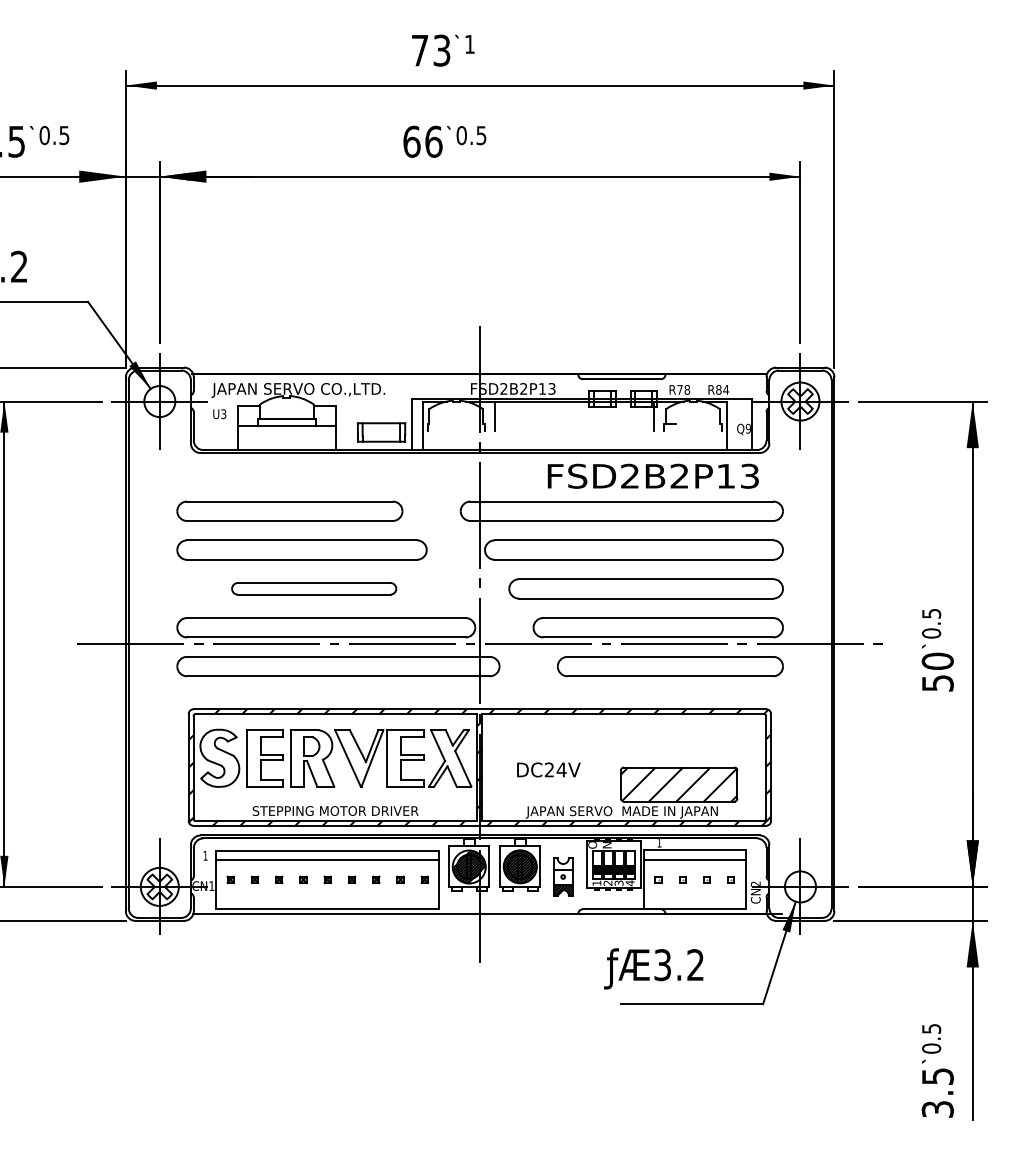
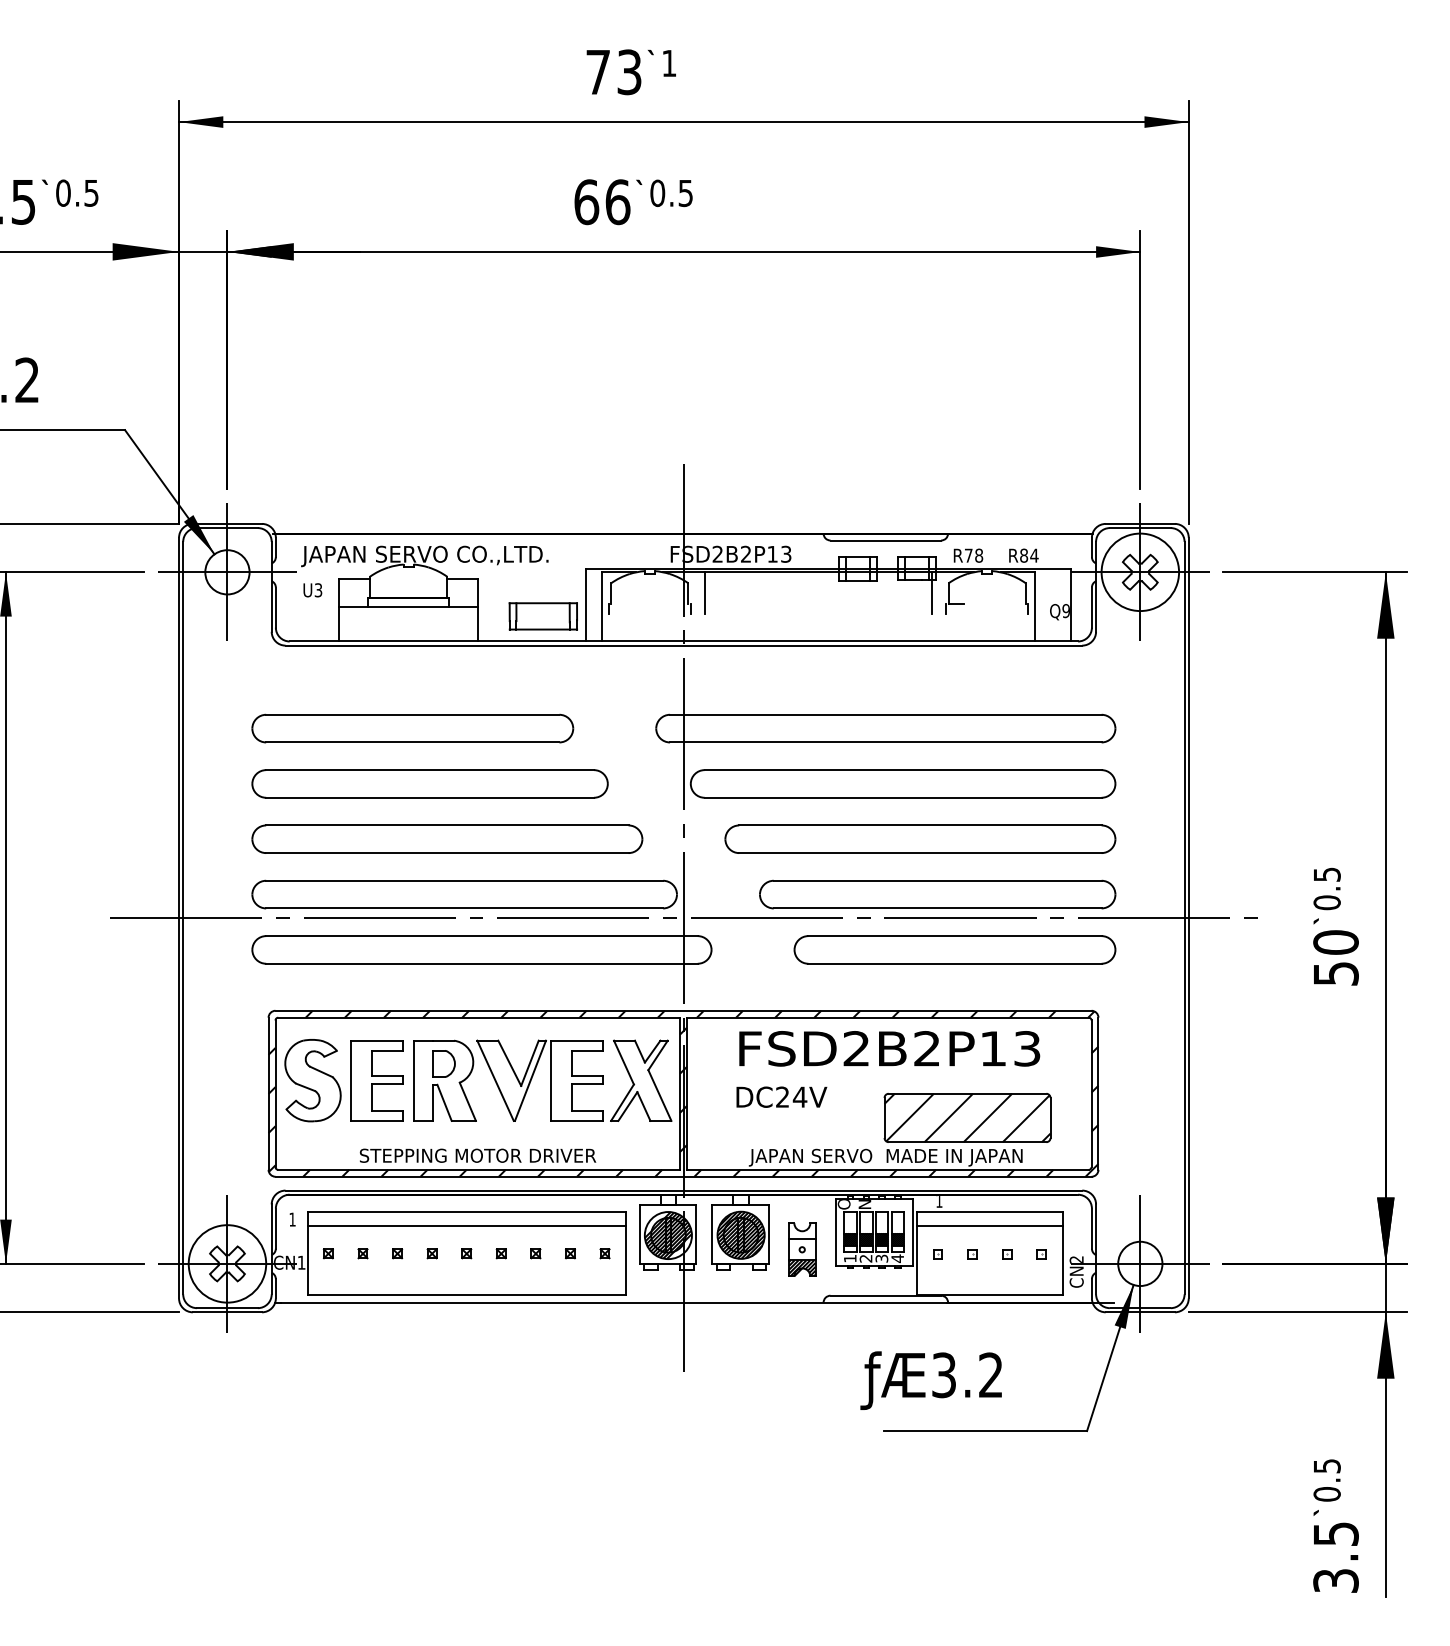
circle: (800, 401) -> (1140, 572), size x1.43
text: (653, 476) -> (889, 1048), moved
part: (314, 588) -> (447, 838), size x1.67
circle: (159, 886) -> (227, 1263), size x1.43

